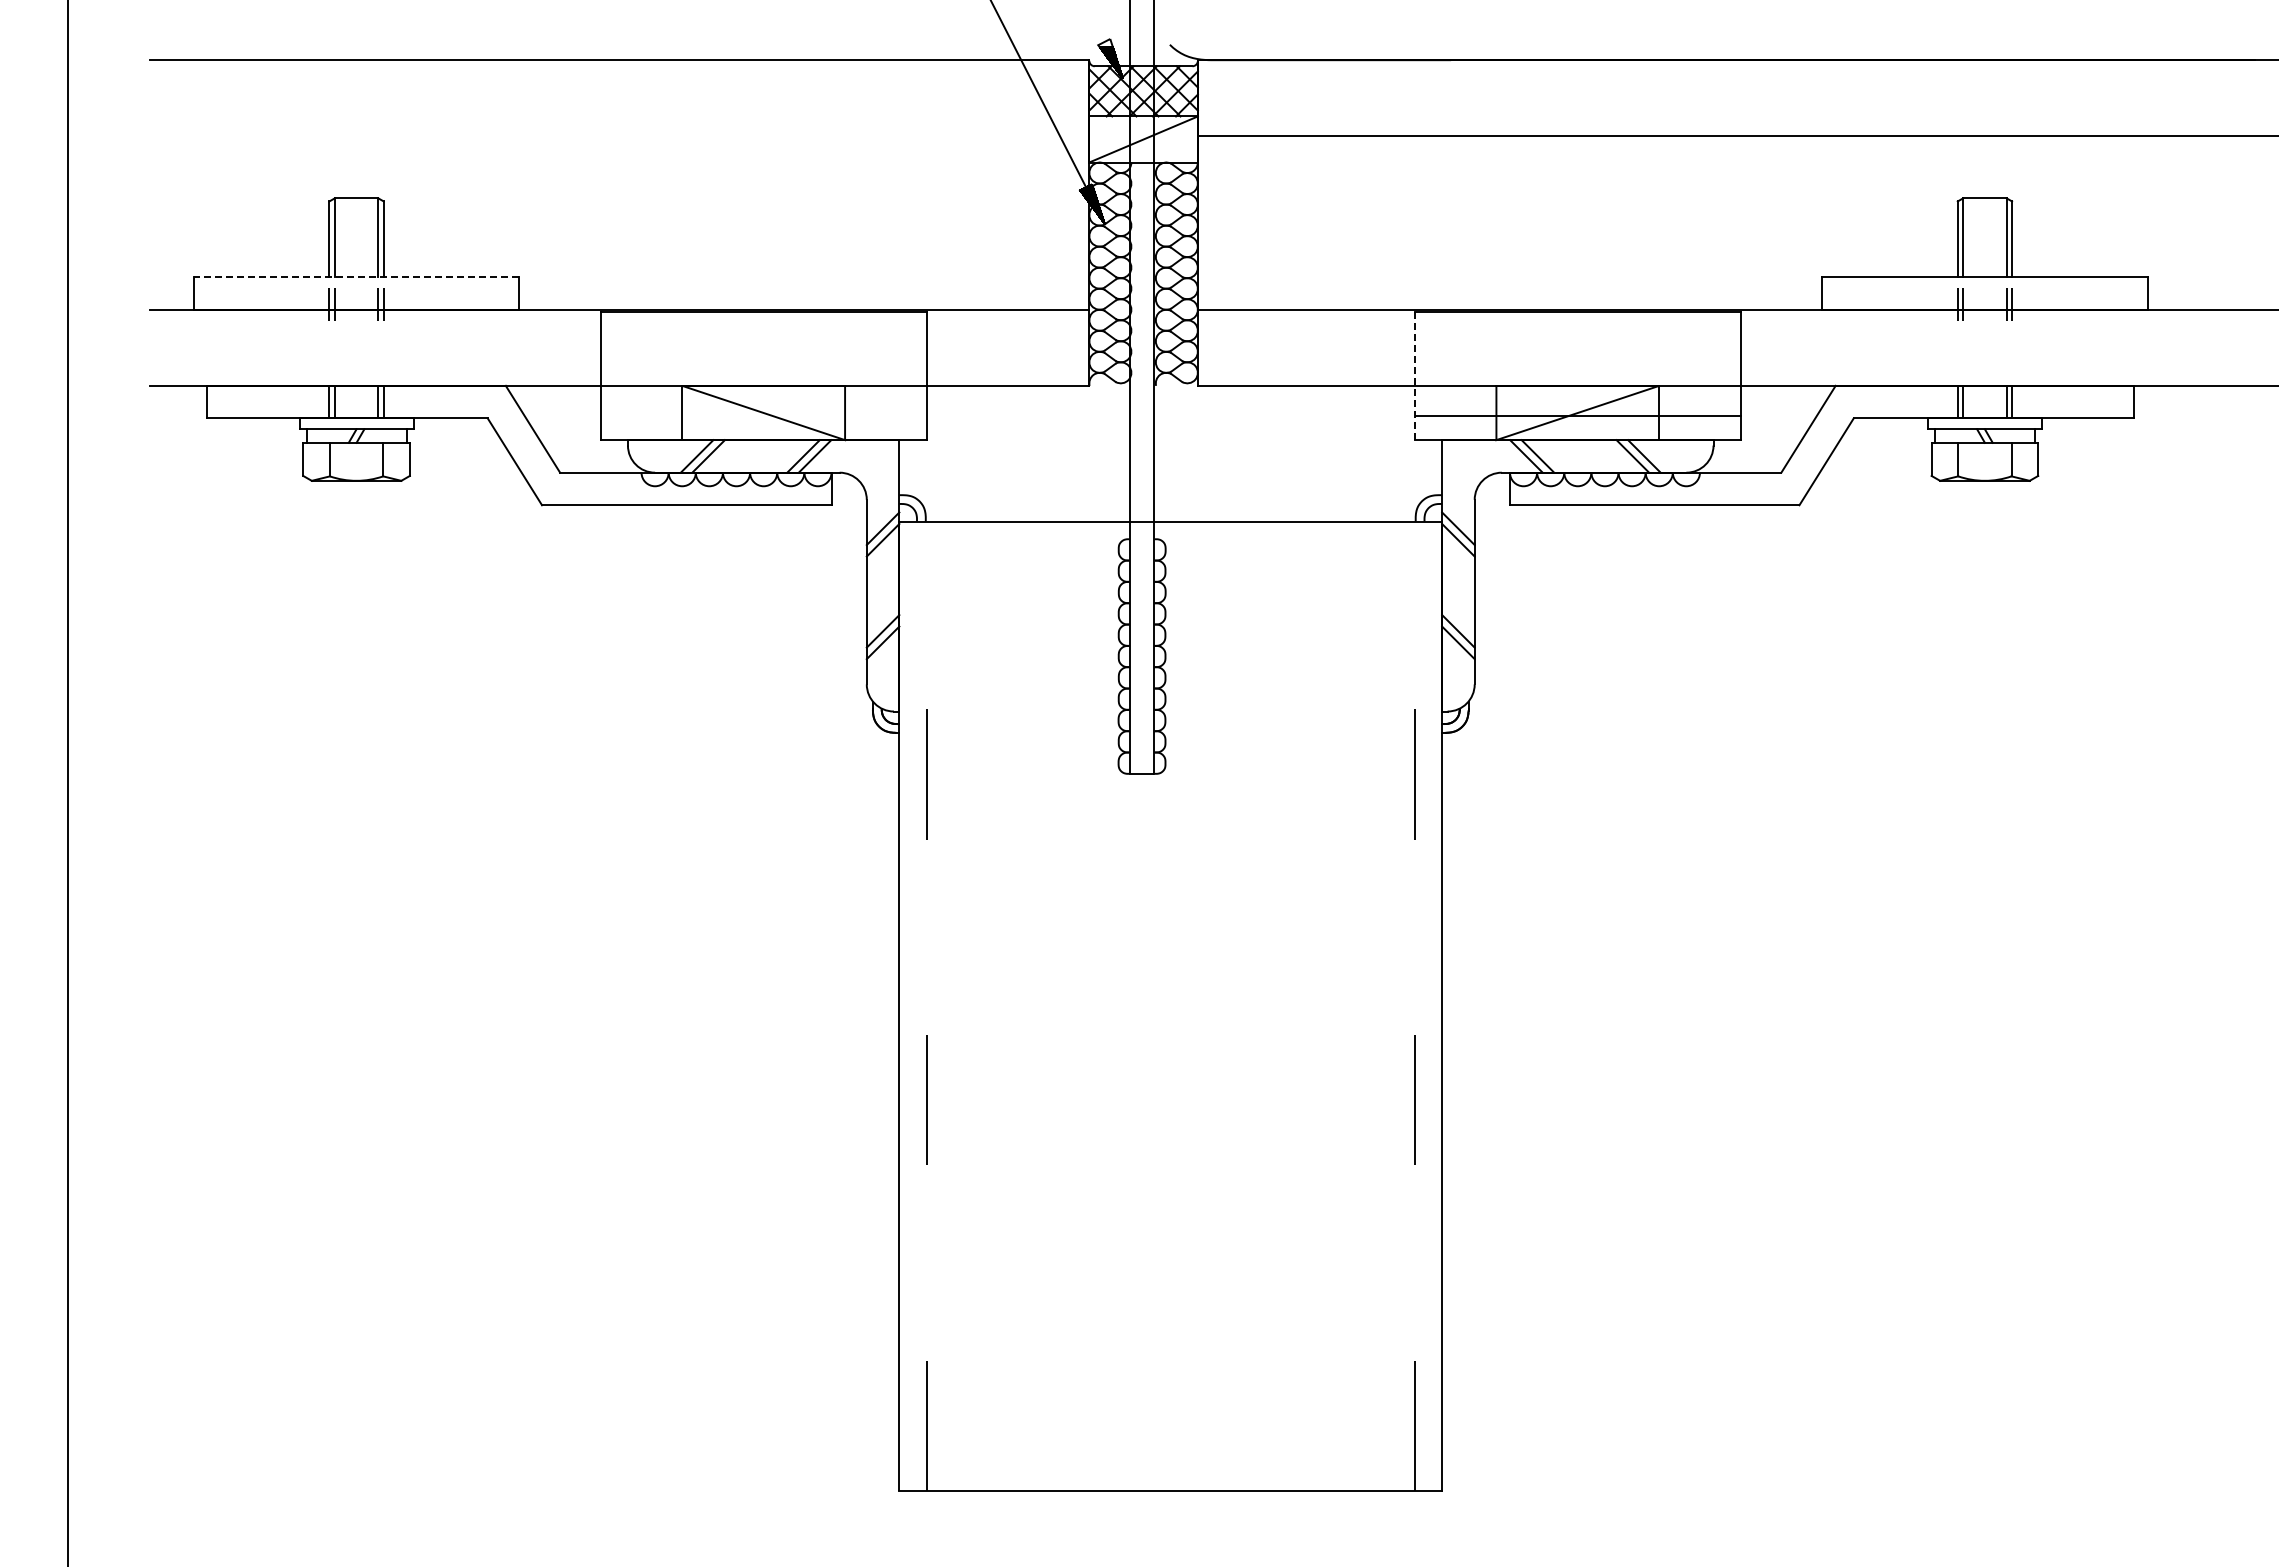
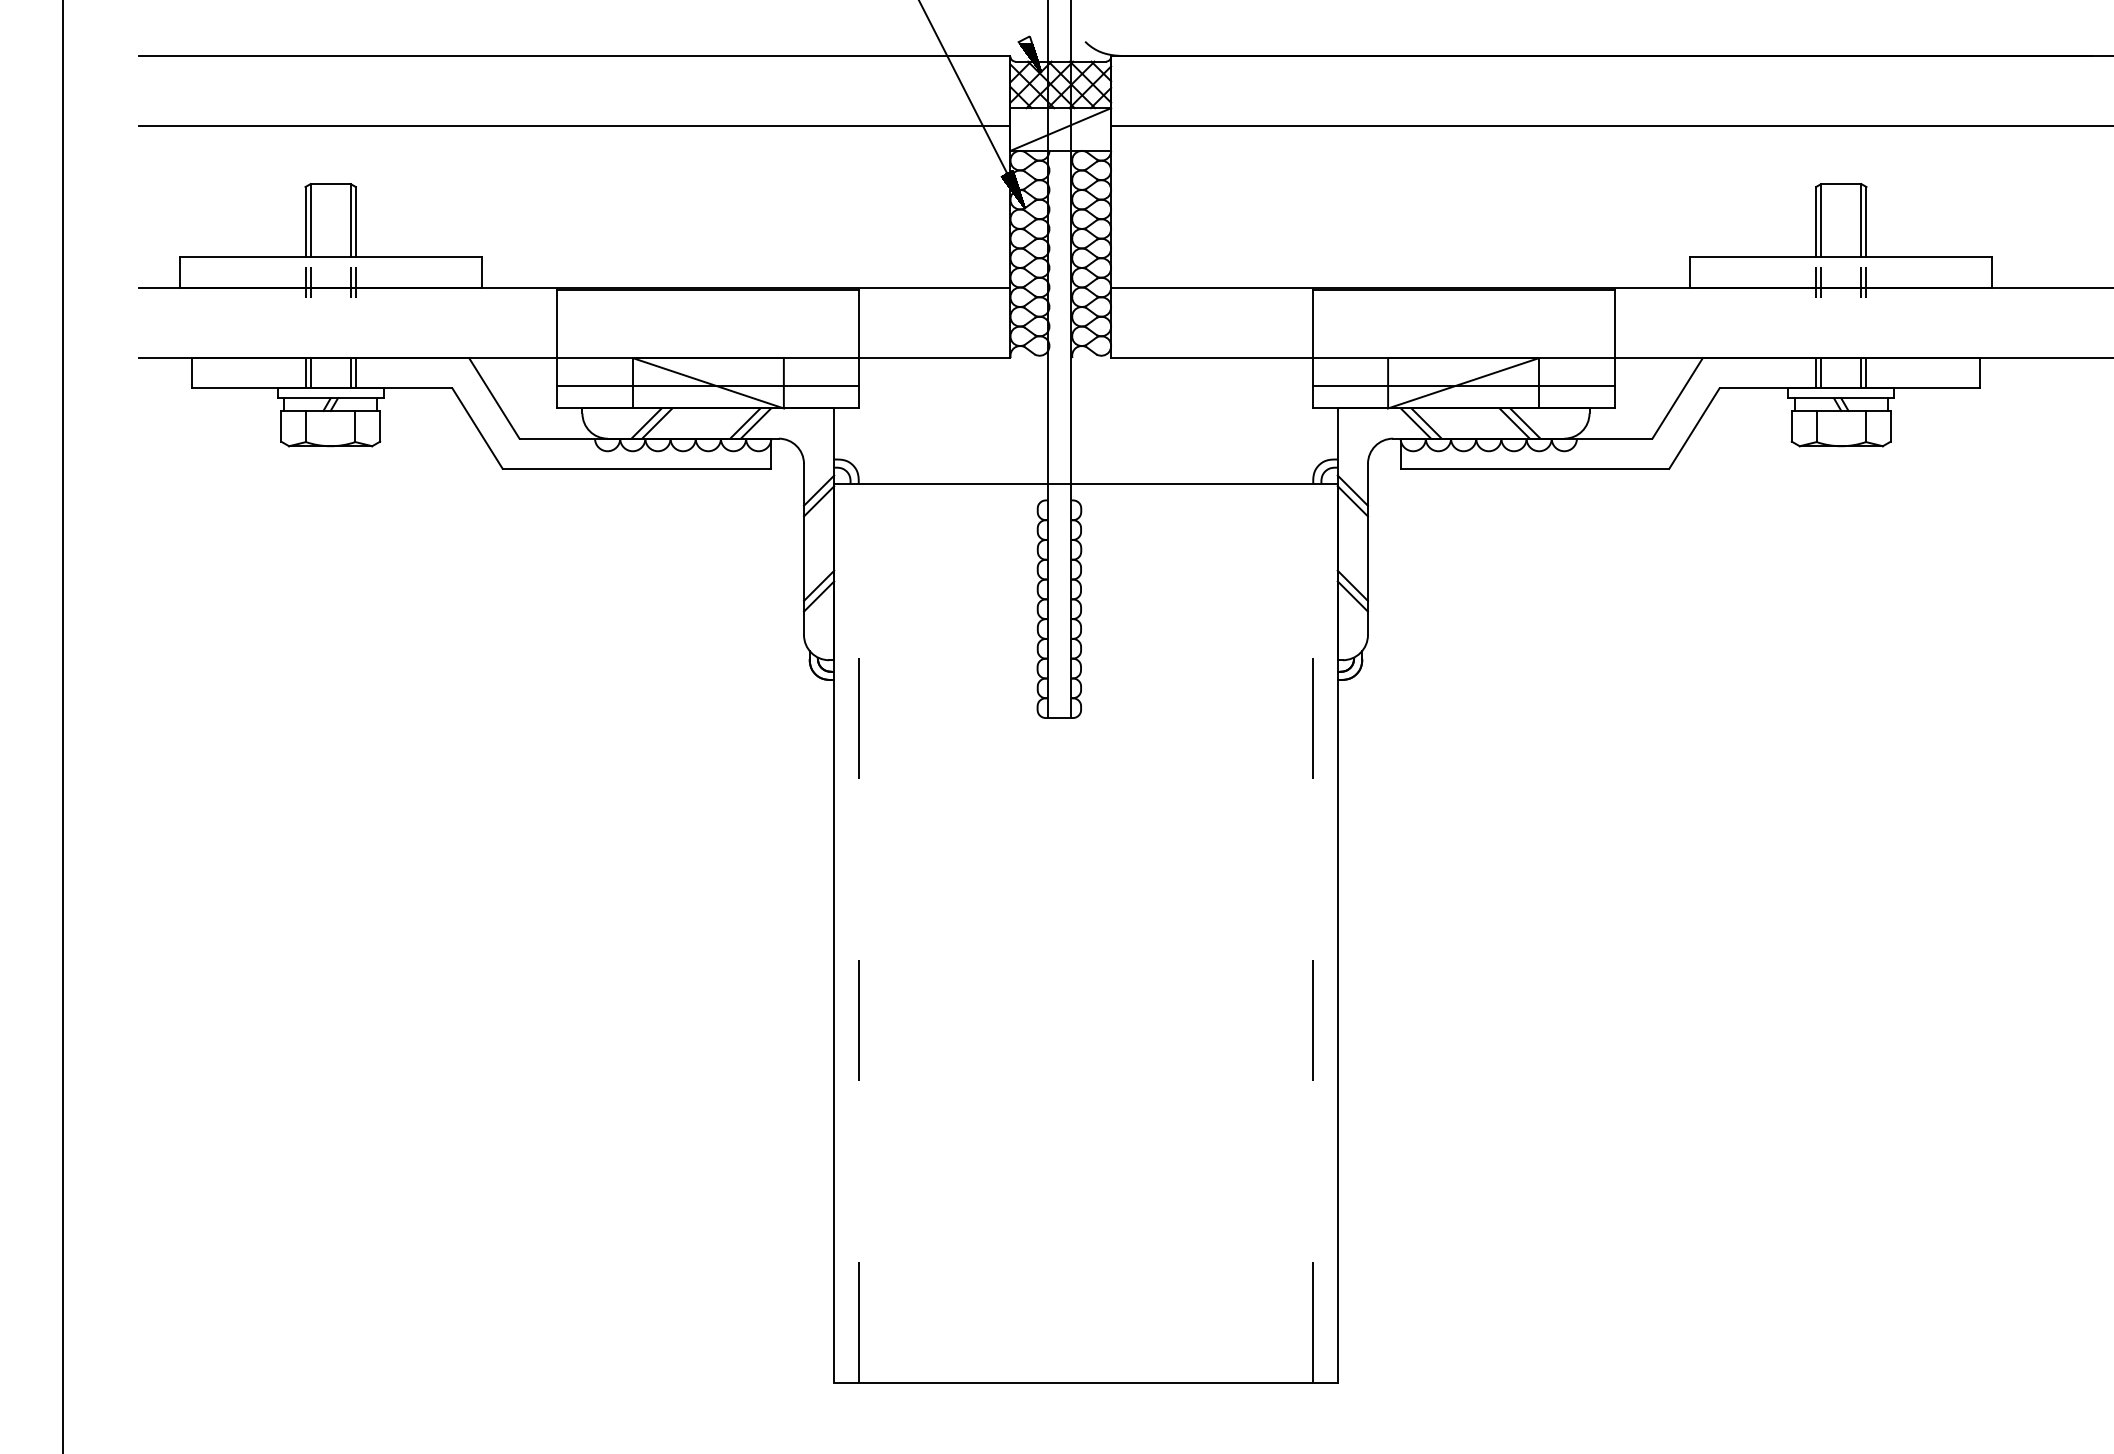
line: (619, 136) -> (574, 126), added
line: (356, 277) -> (330, 257), dashed -> solid
line: (1415, 376) -> (1313, 349), dashed -> solid
line: (762, 416) -> (707, 386), added

